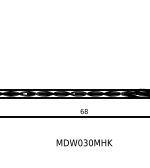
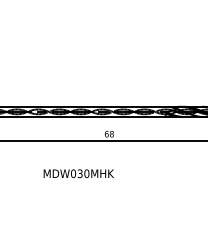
text: (84, 142) -> (78, 173), moved

